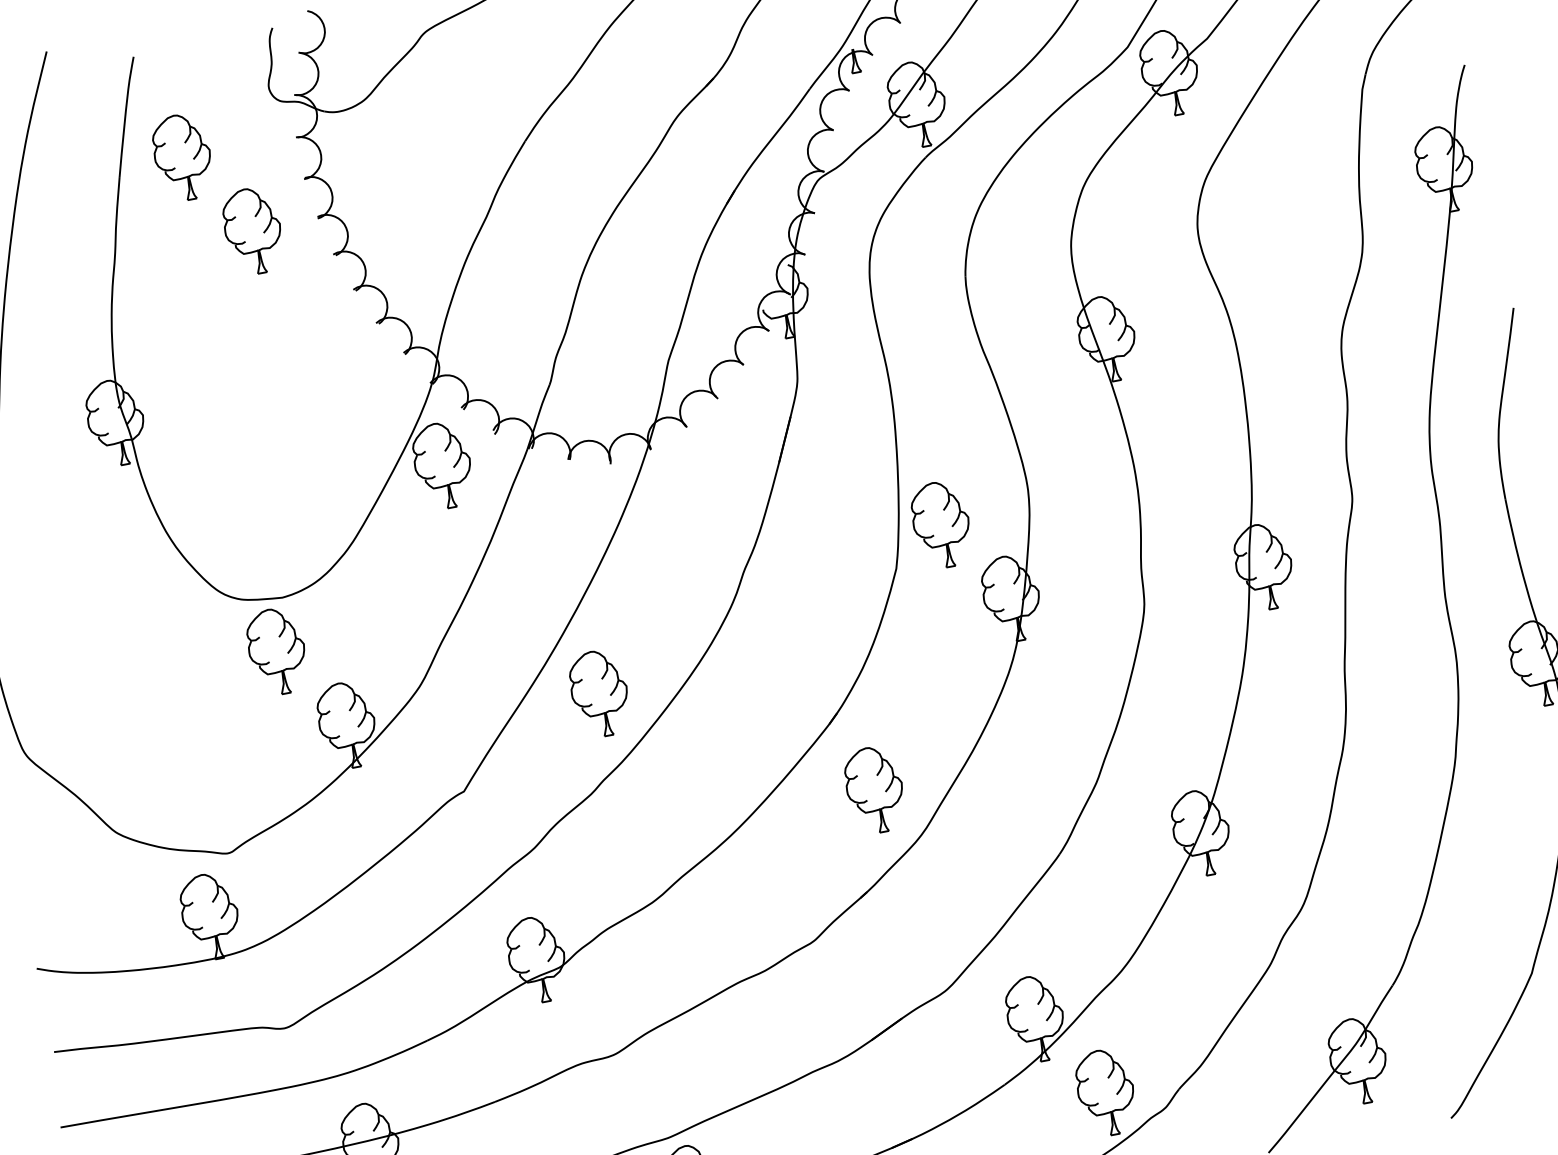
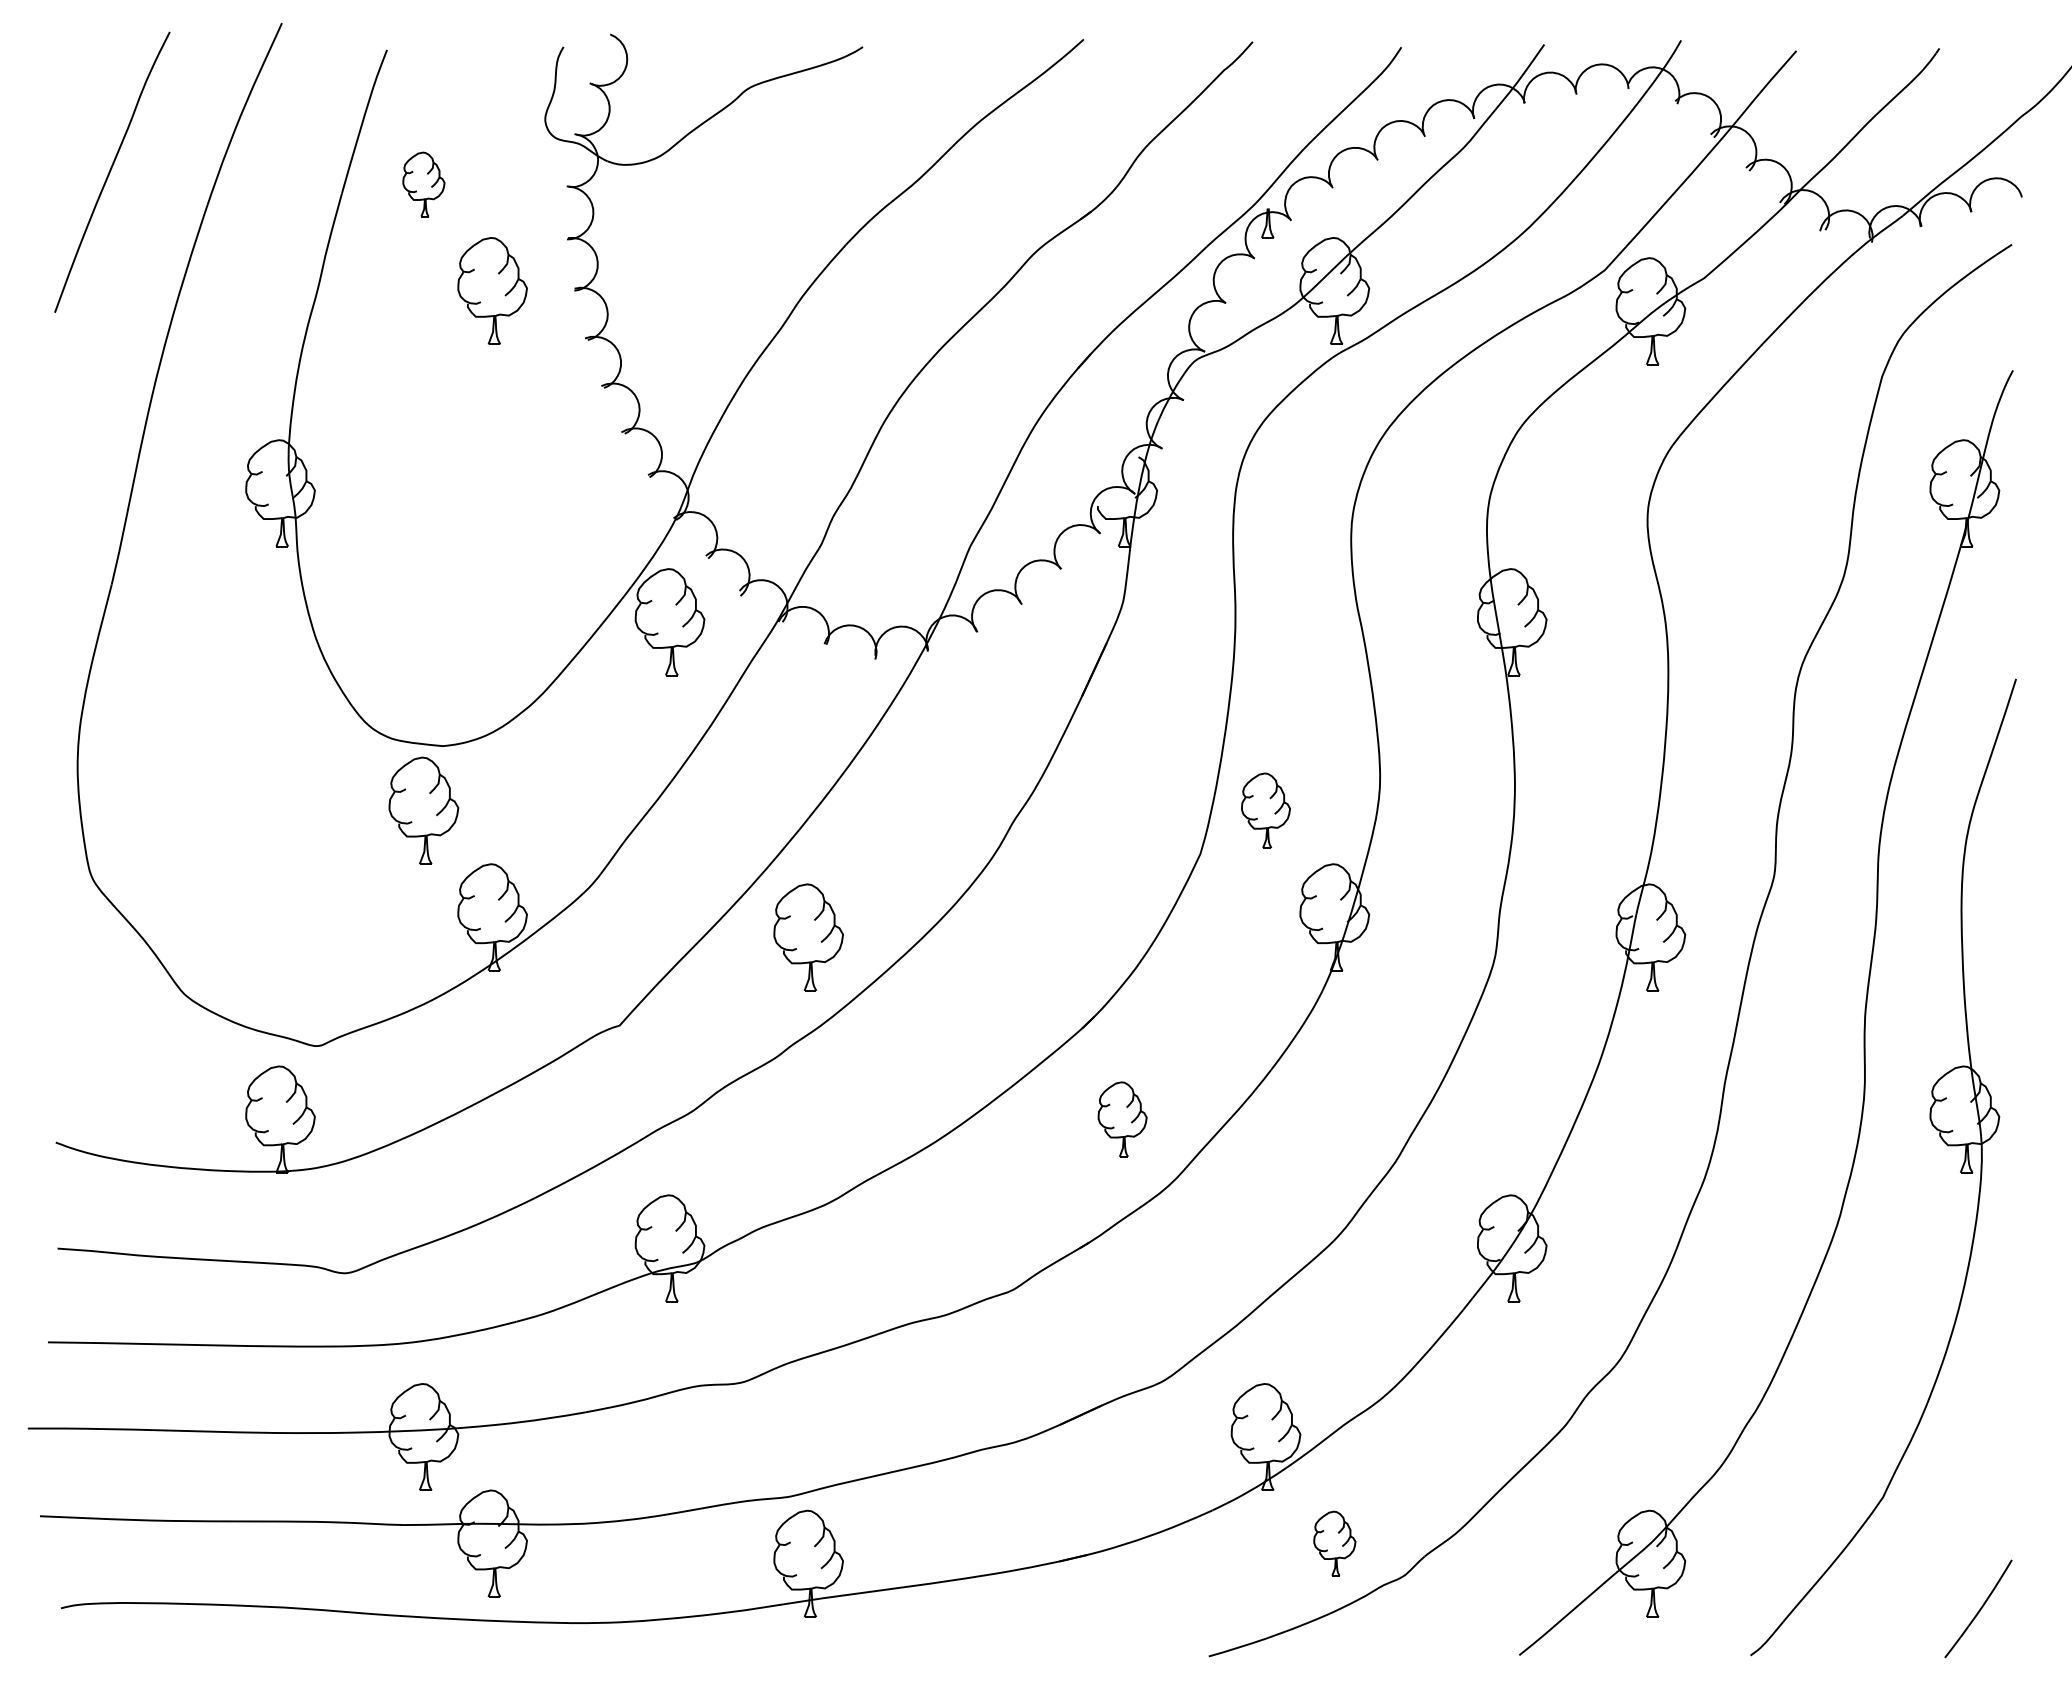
part: (182, 157) -> (423, 184), size x0.6
part: (941, 524) -> (1265, 810), size x0.7
part: (874, 789) -> (1122, 1119), size x0.7
part: (1105, 1092) -> (1334, 1543), size x0.6

